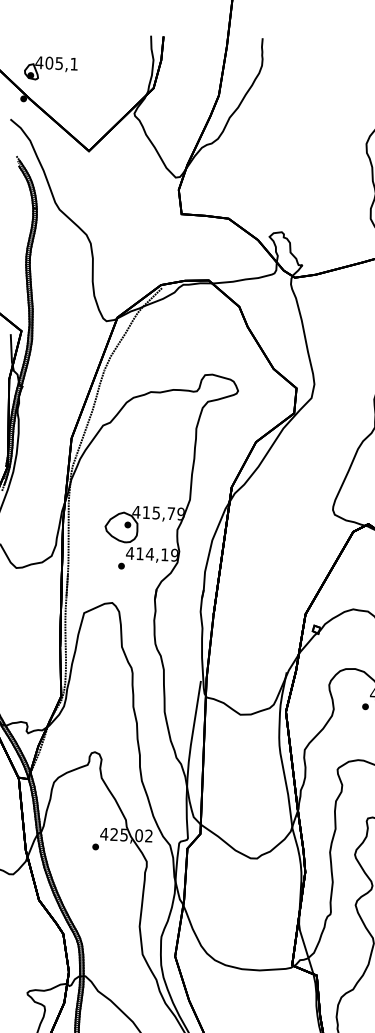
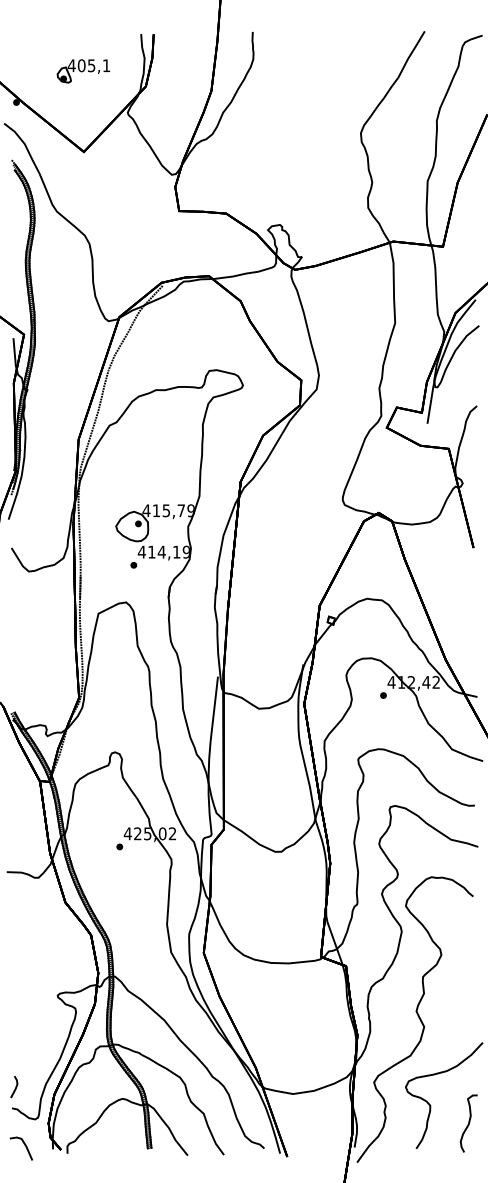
part: (50, 68) -> (83, 71), moved

